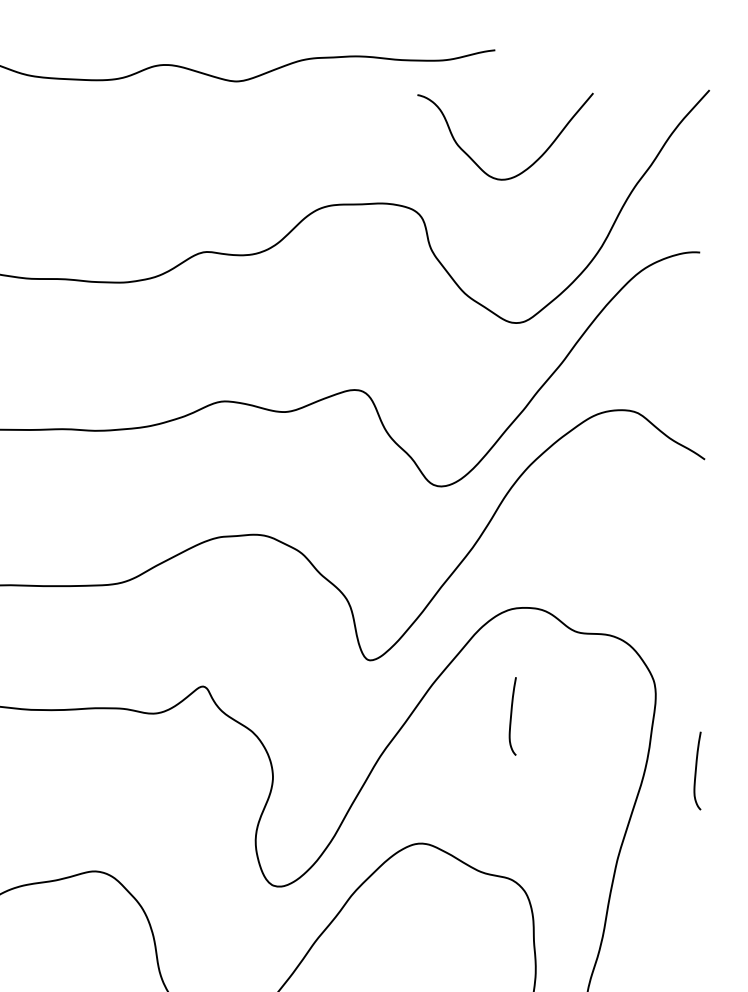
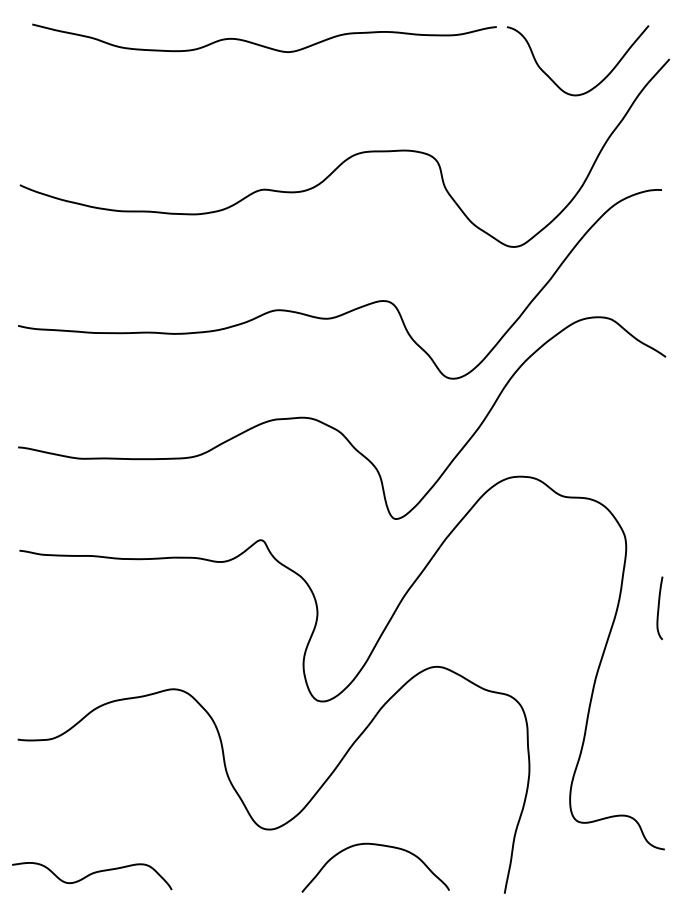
curve: (528, 166) -> (596, 84), moved
curve: (512, 715) -> (510, 563), removed

